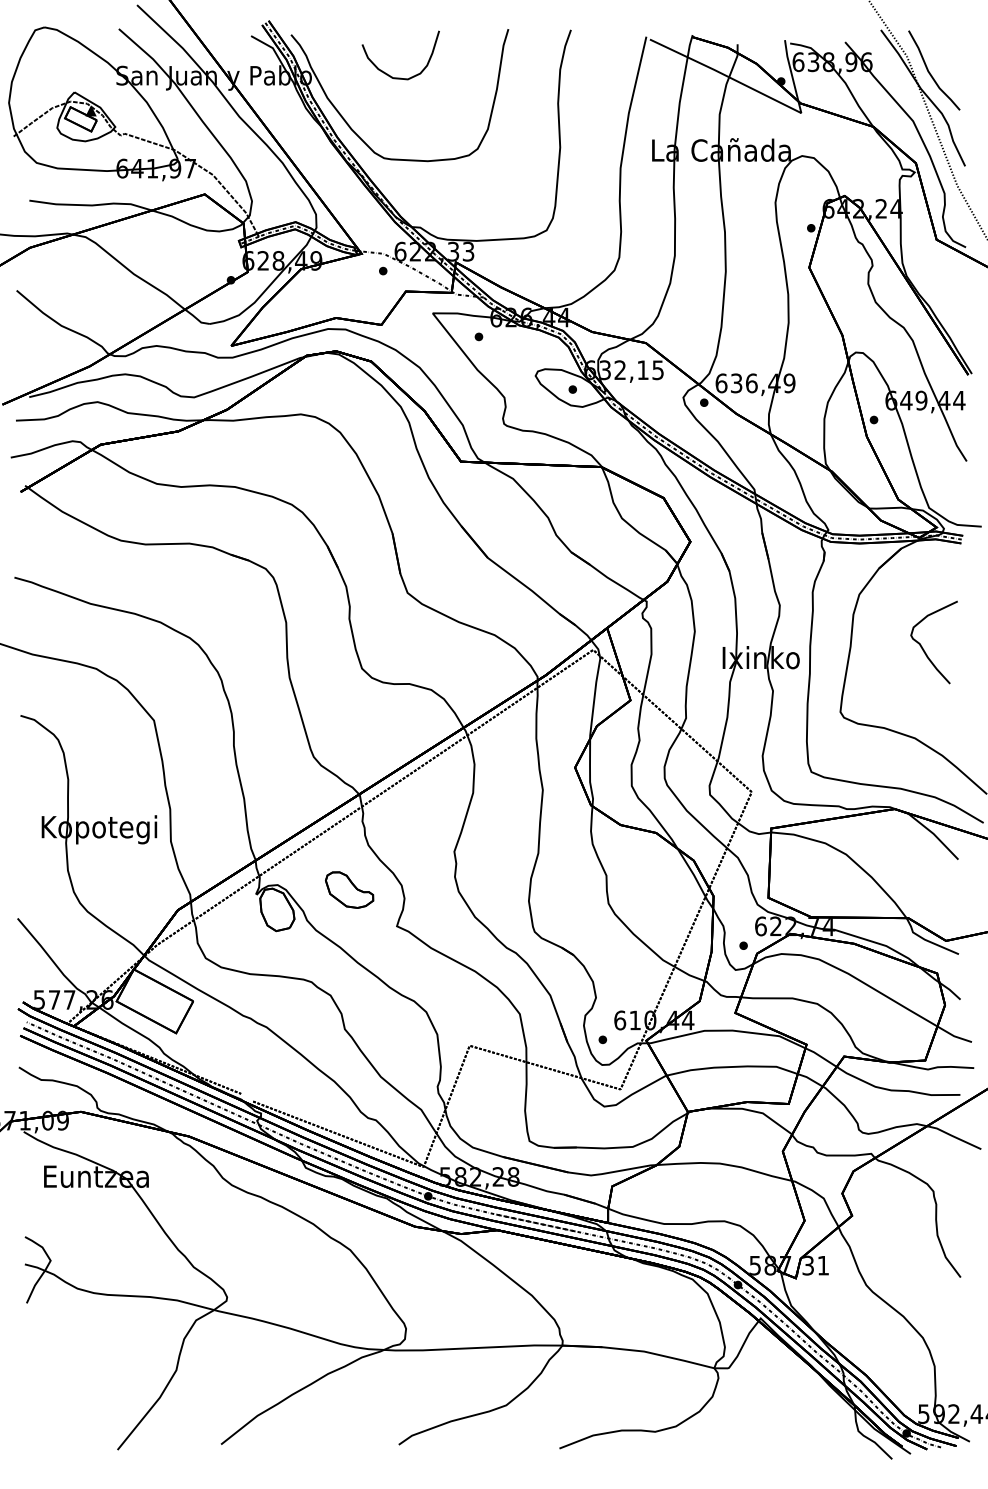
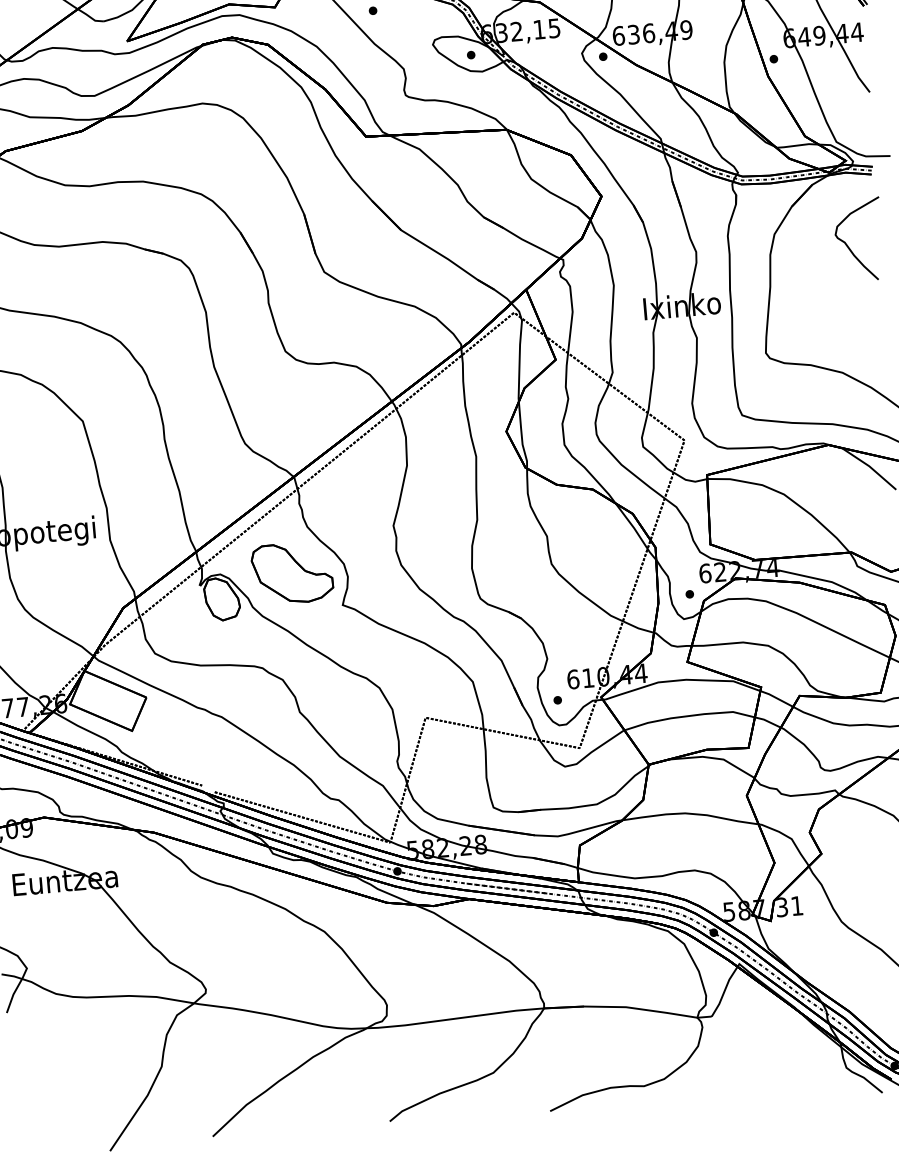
curve: (924, 649) -> (850, 247), moved
part: (349, 889) -> (292, 572), size x1.67

